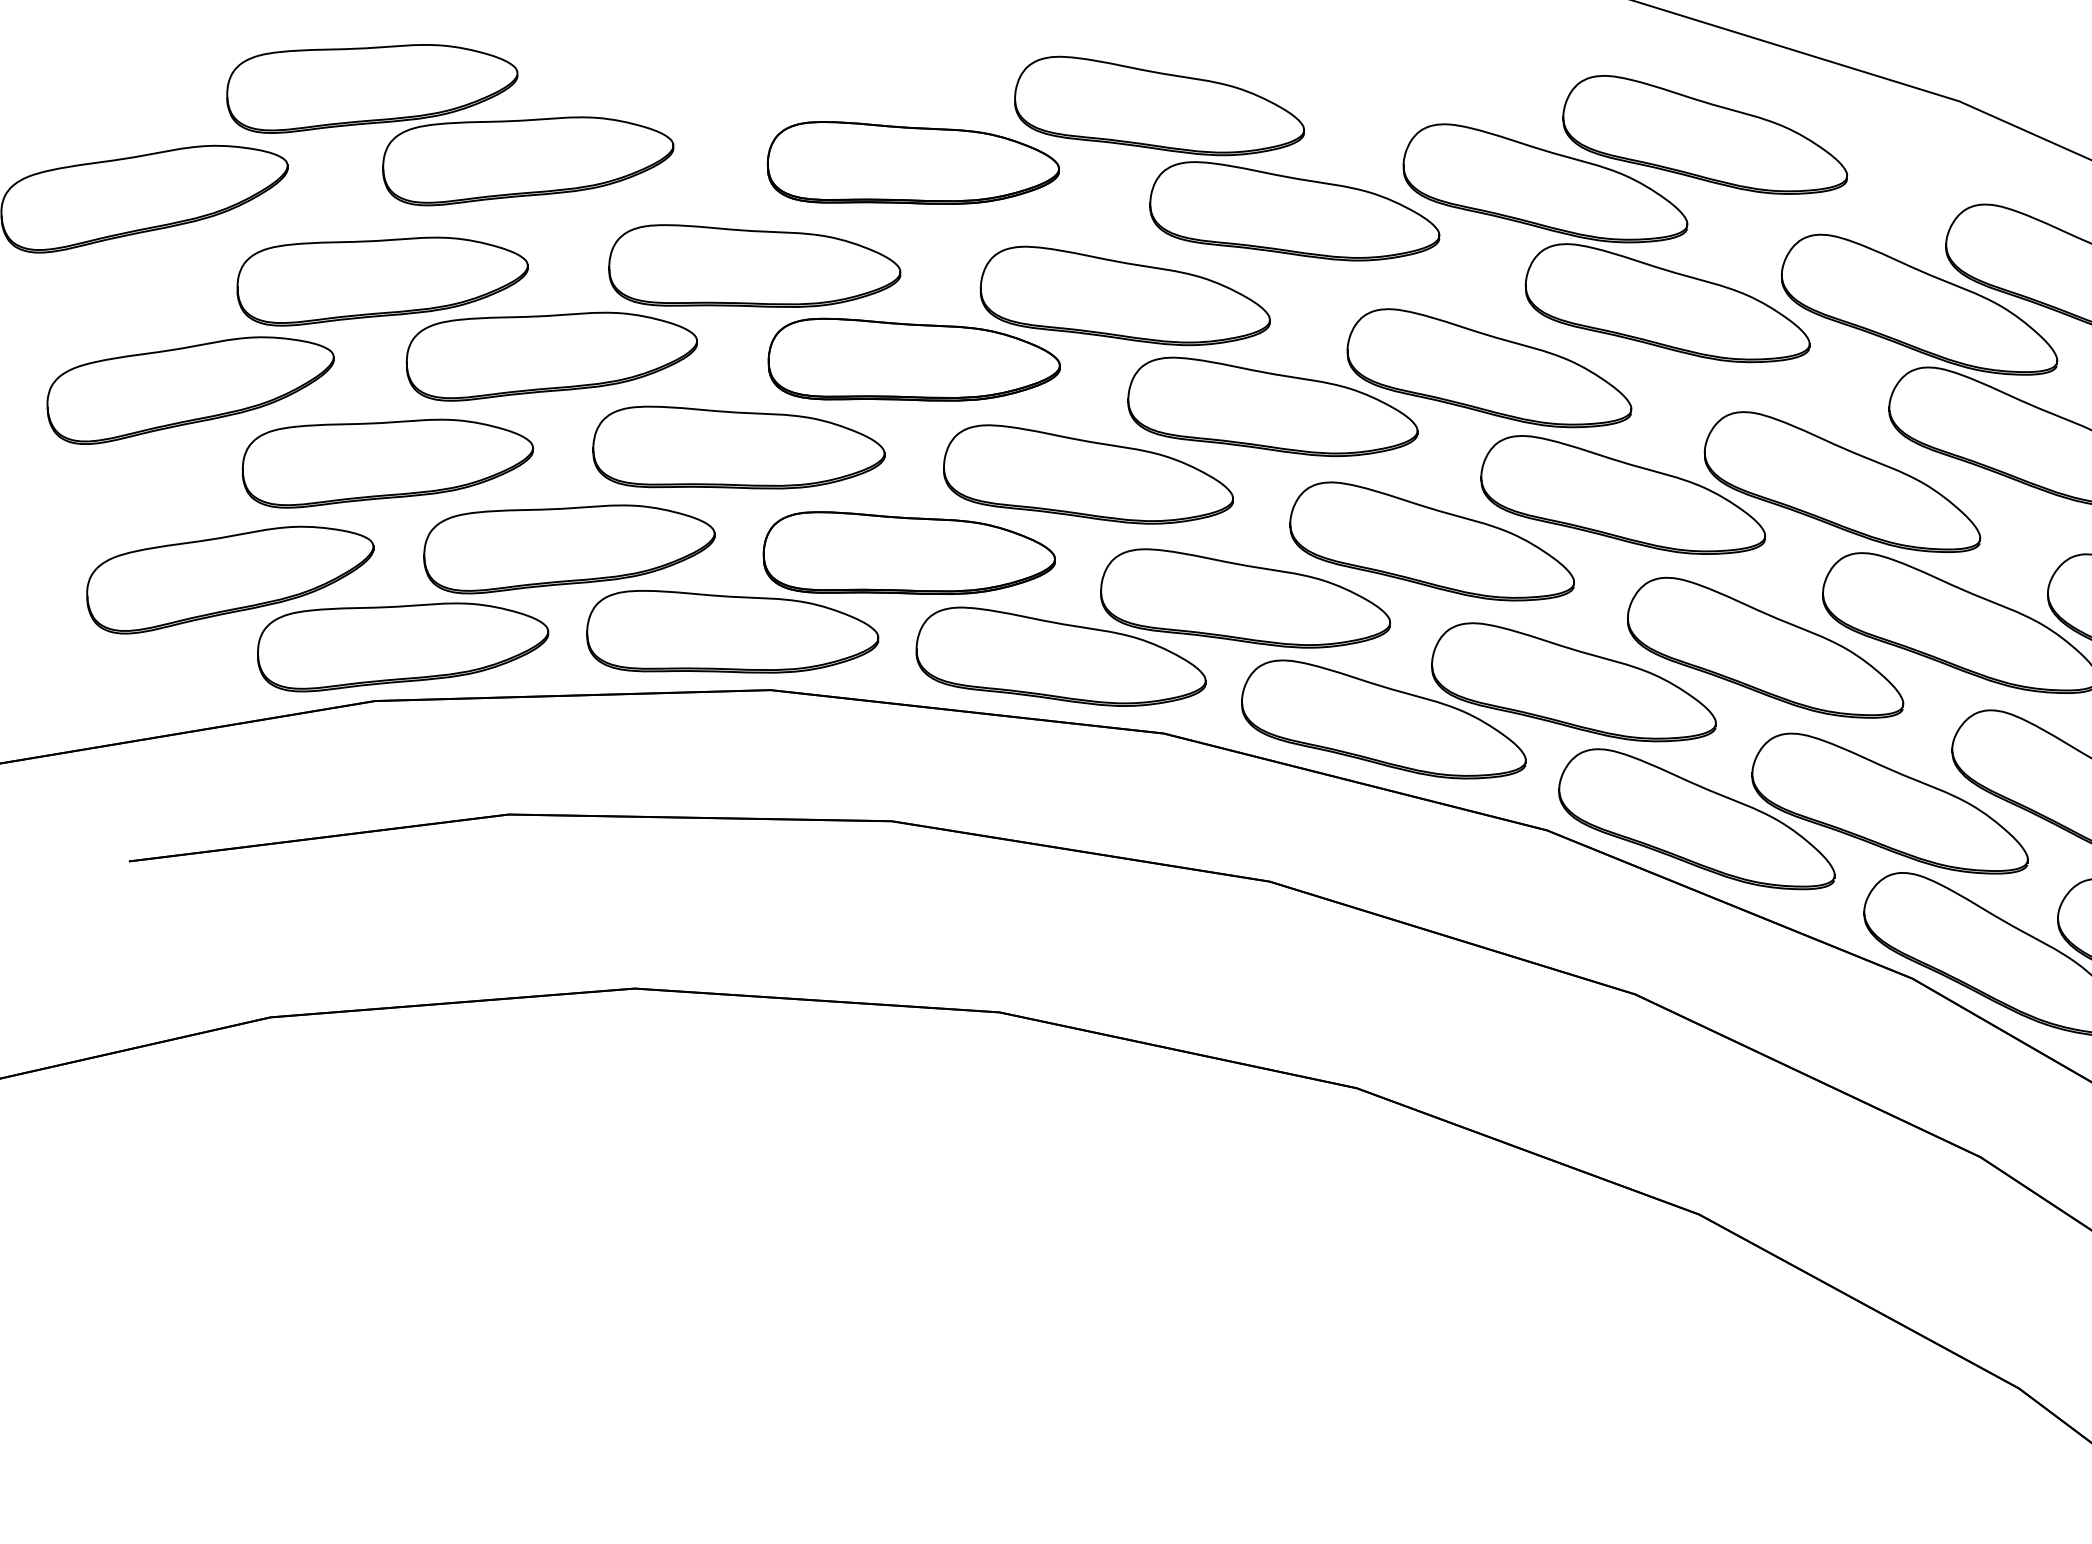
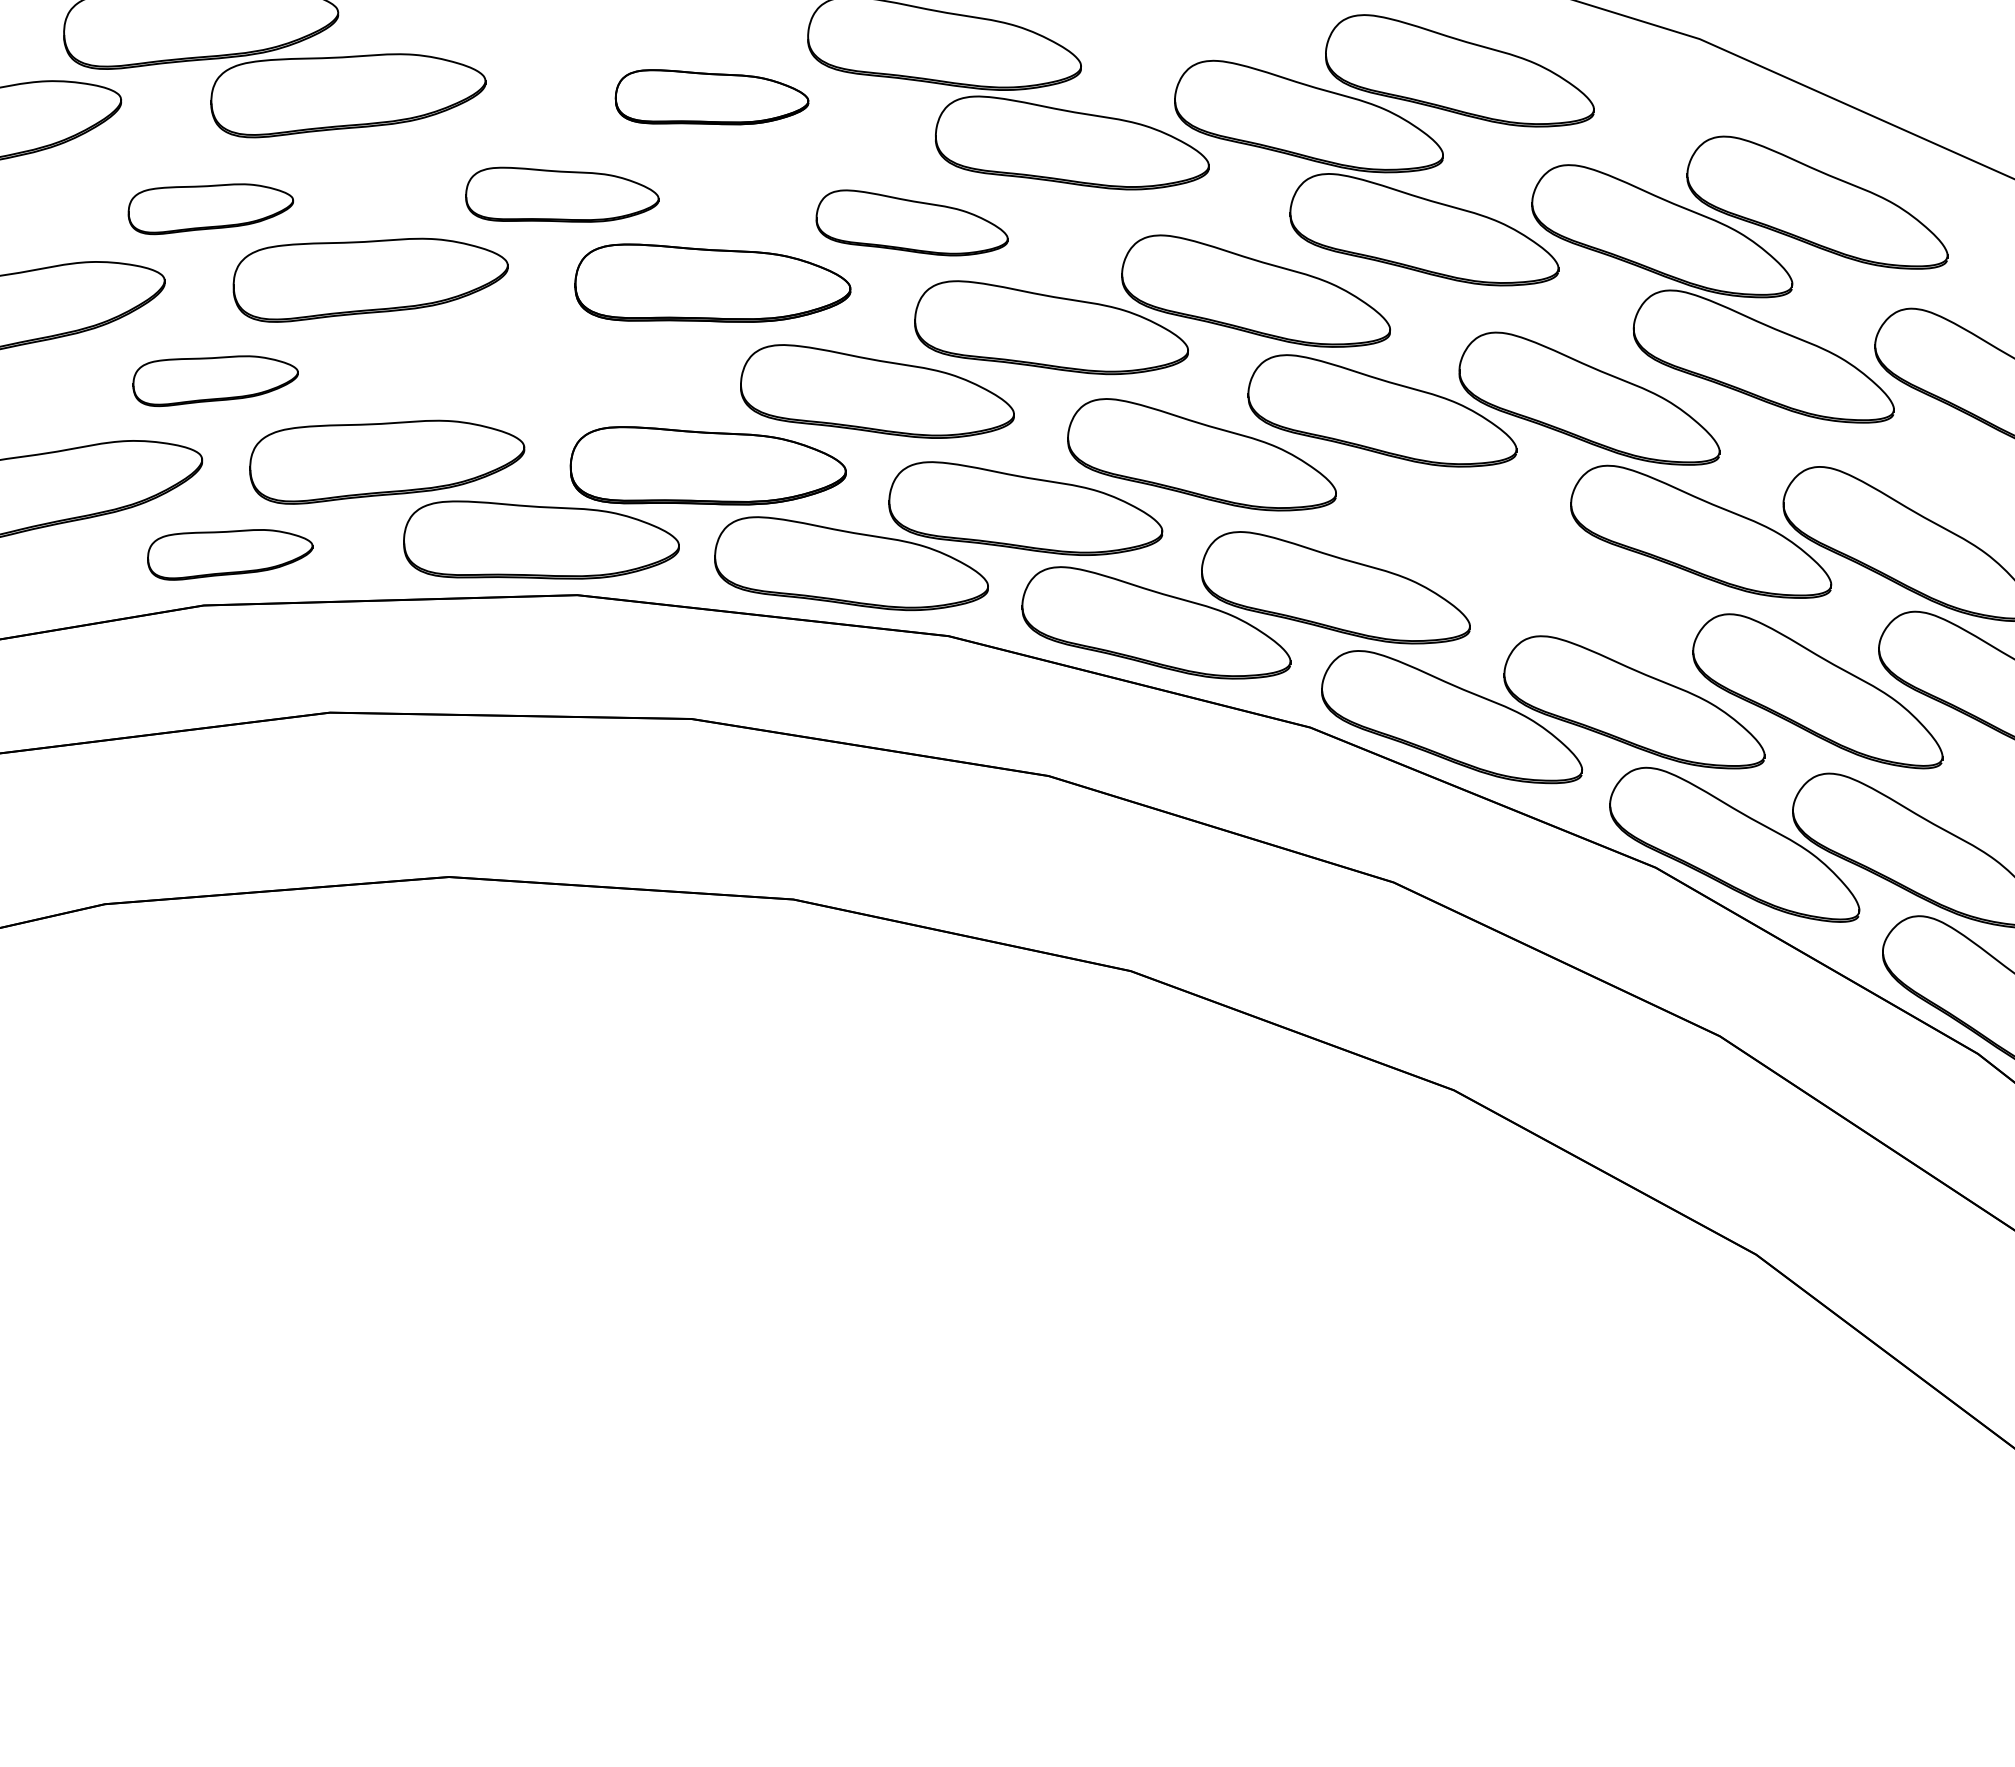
part: (912, 162) -> (711, 96), size x0.7
part: (754, 265) -> (562, 194), size x0.7
part: (382, 280) -> (210, 208), size x0.6
part: (1124, 295) -> (911, 222), size x0.7
part: (739, 446) -> (547, 365), removed
part: (387, 462) -> (215, 380), size x0.6
part: (403, 647) -> (230, 554), size x0.6
part: (1765, 648) -> (1516, 555), removed

